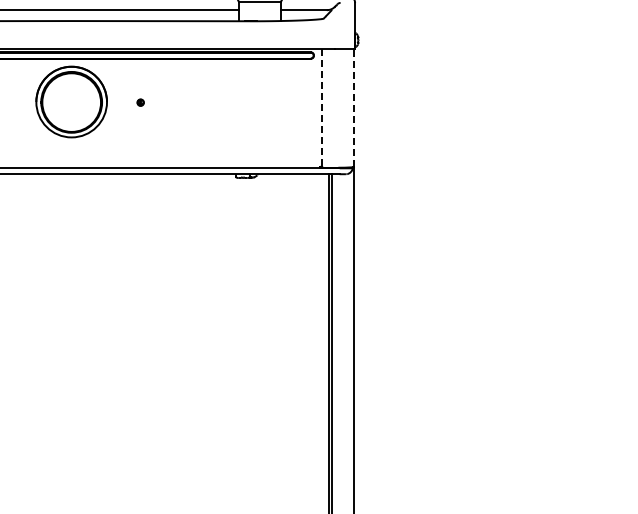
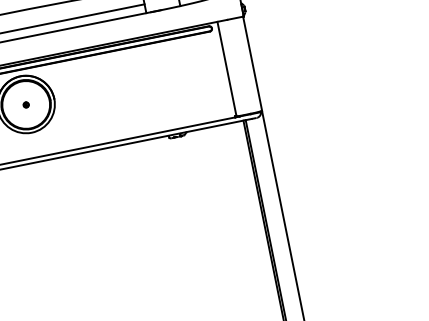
part: (140, 102) -> (26, 104), moved
line: (322, 107) -> (227, 68), dashed -> solid
line: (354, 107) -> (252, 63), dashed -> solid

